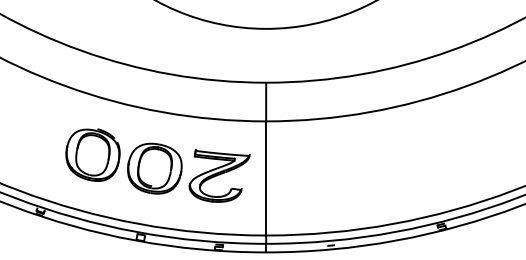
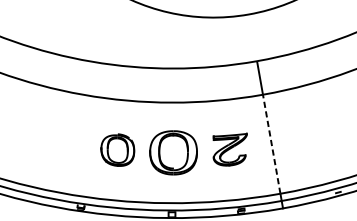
part: (92, 154) -> (117, 150), size x0.7
part: (219, 175) -> (230, 148), size x0.7
line: (266, 177) -> (271, 143), solid -> dashed

